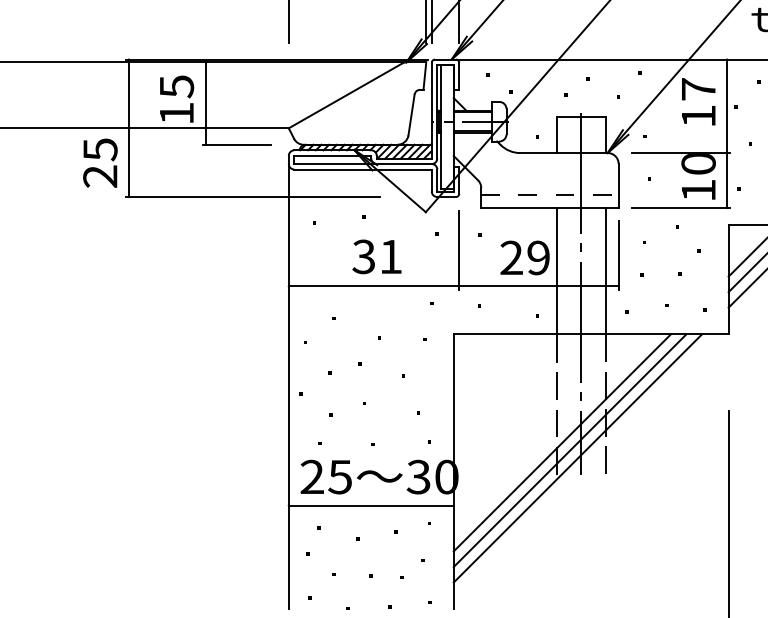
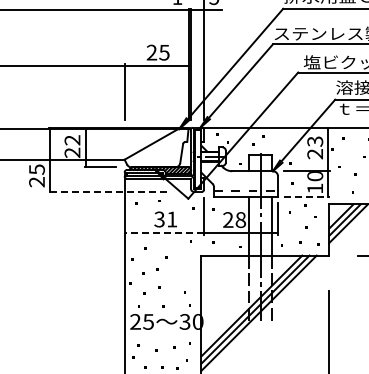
text: (176, 99) -> (72, 146), 15 -> 22
text: (699, 102) -> (315, 147), 17 -> 23
line: (251, 196) -> (107, 191), solid -> dashed
line: (682, 207) -> (307, 196), solid -> dashed
text: (537, 256) -> (240, 219), 29 -> 28
line: (374, 286) -> (164, 233), solid -> dashed
line: (370, 506) -> (162, 335), removed

